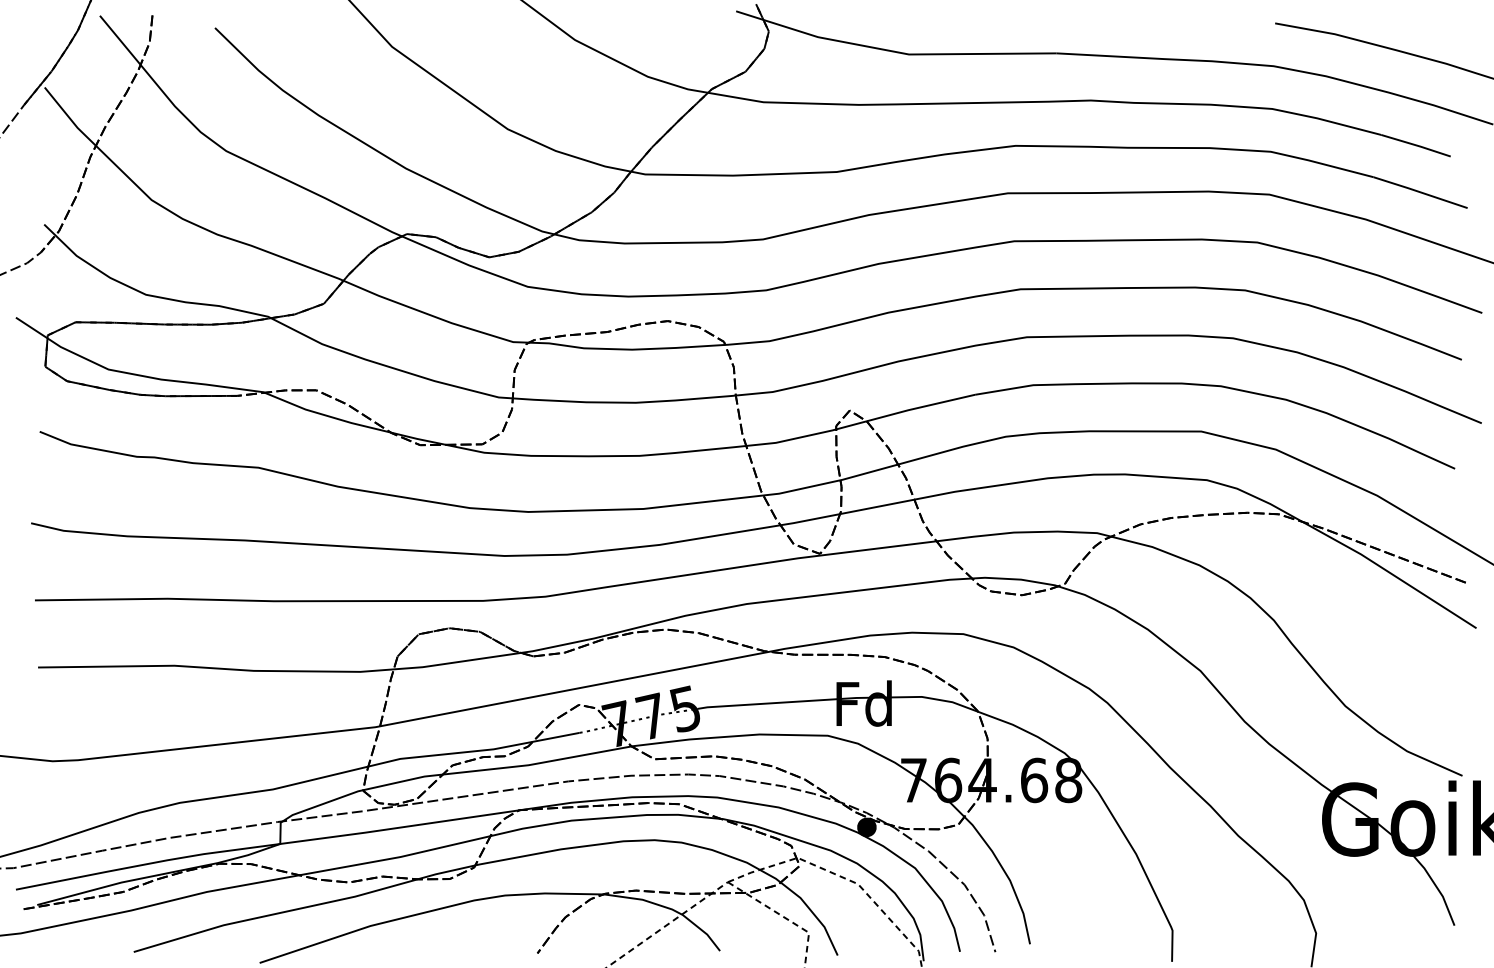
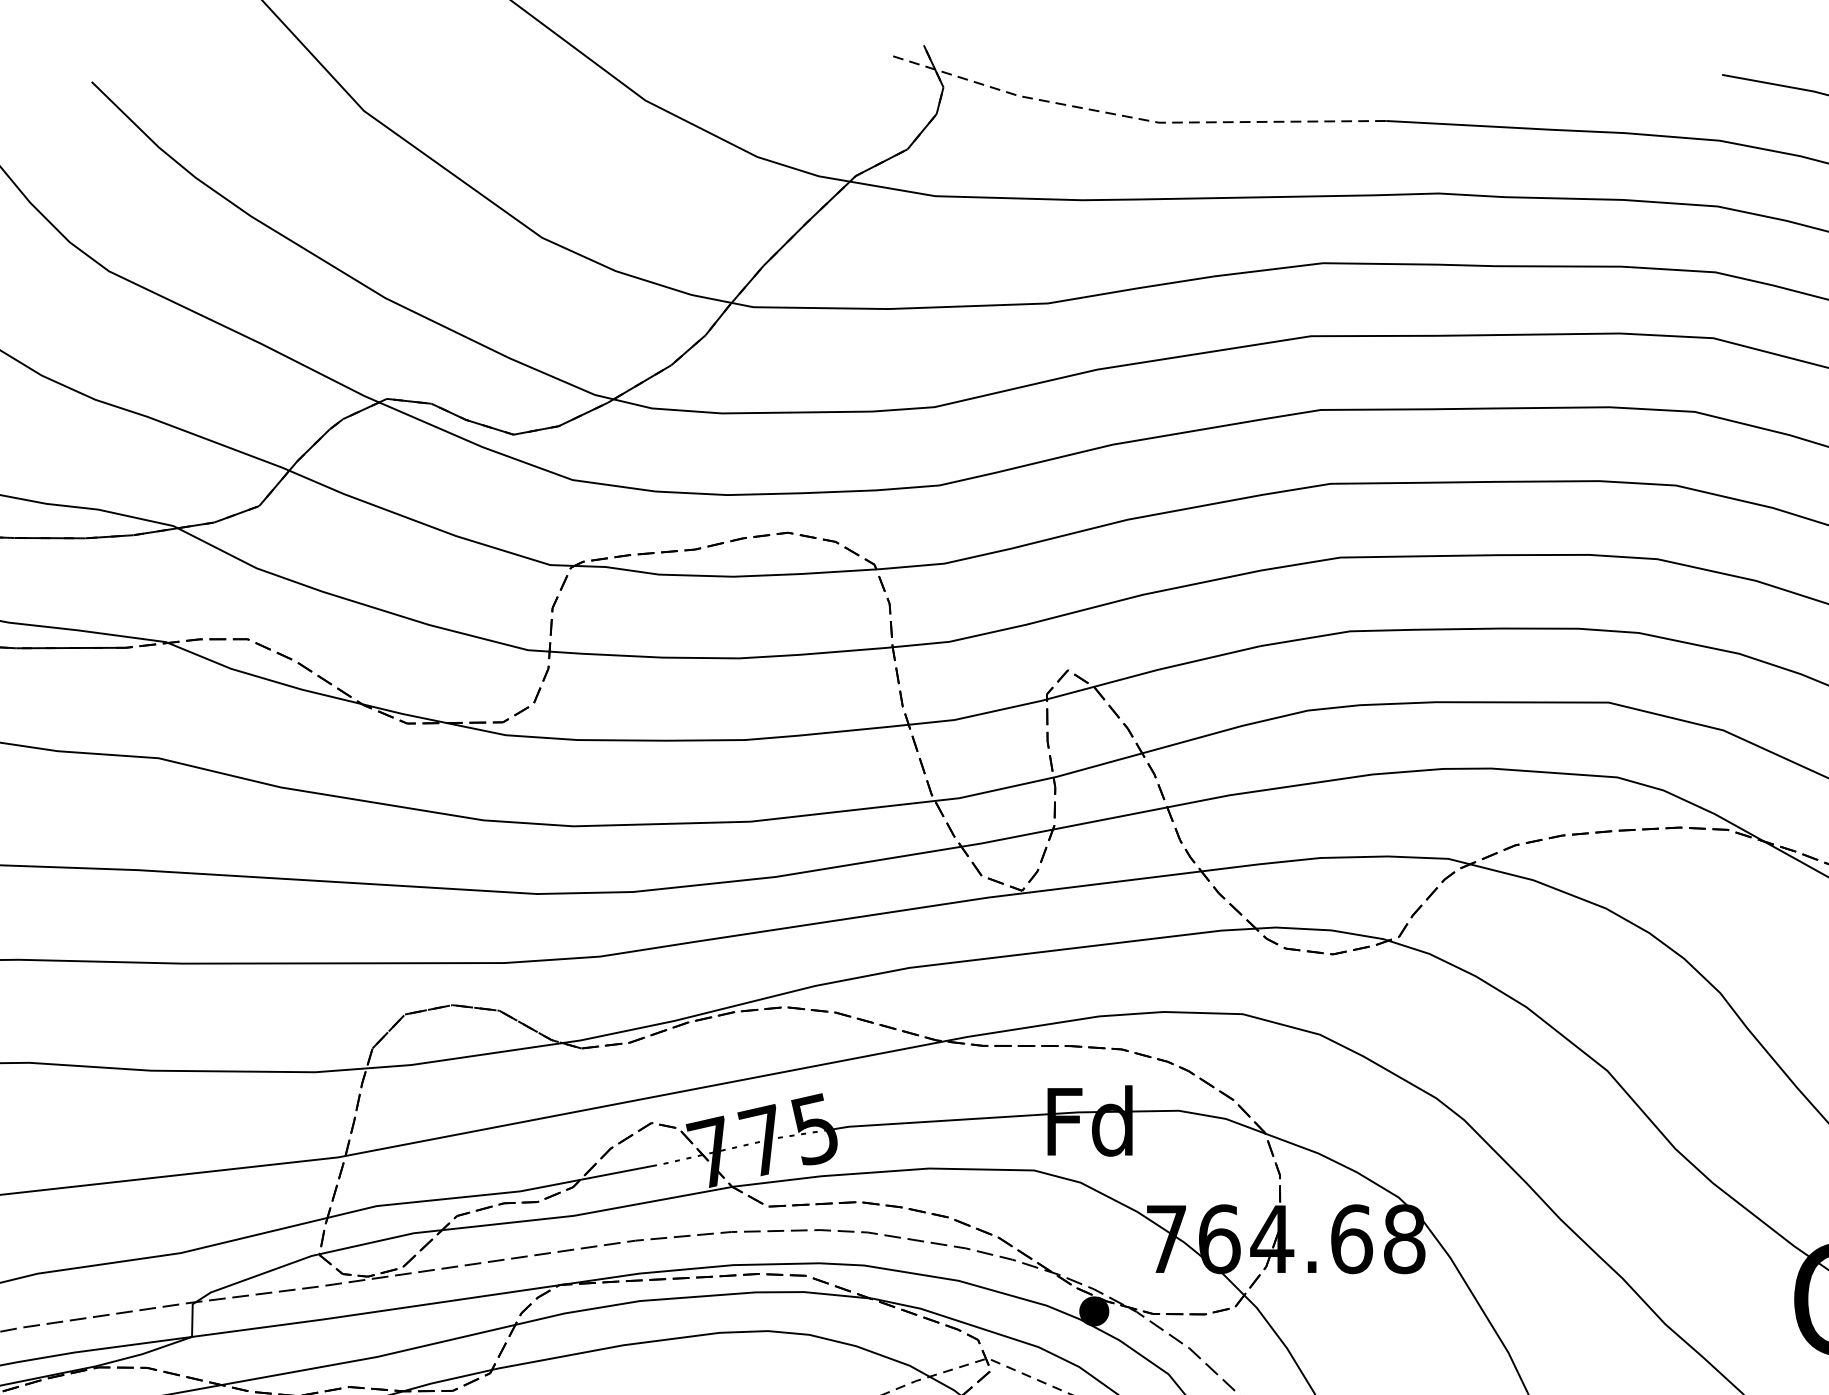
line: (894, 51) -> (1136, 118), solid -> dashed

